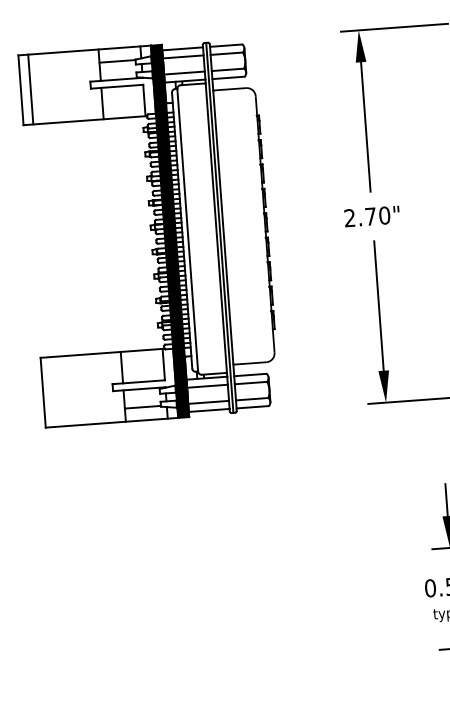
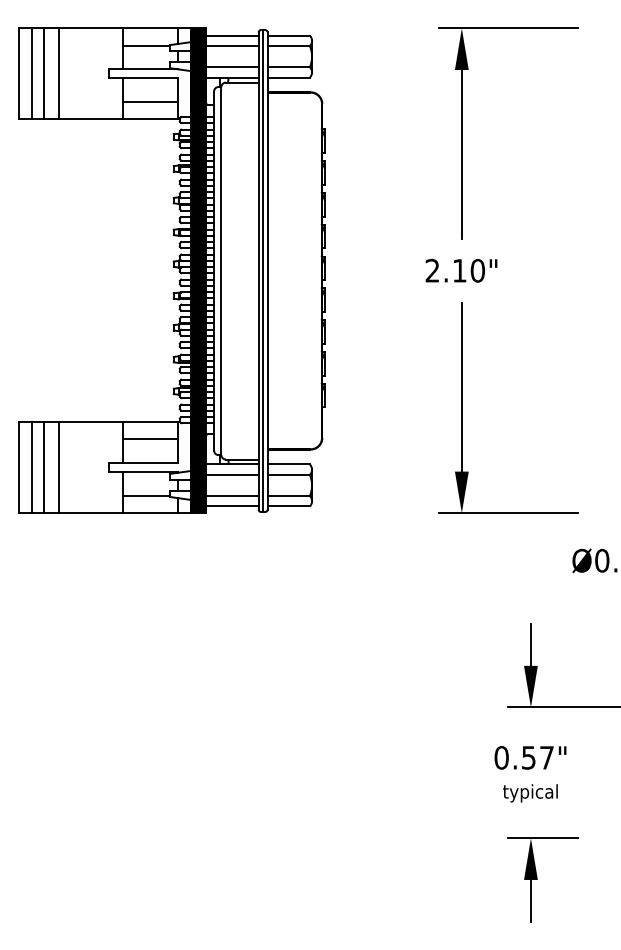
line: (52, 87) -> (59, 73), added
line: (40, 88) -> (44, 73), added
line: (123, 104) -> (150, 102), added
text: (370, 216) -> (459, 270), 2.70" -> 2.10"
line: (142, 363) -> (150, 439), added
line: (74, 390) -> (59, 467), added
line: (52, 391) -> (31, 467), added
line: (62, 391) -> (44, 467), added

